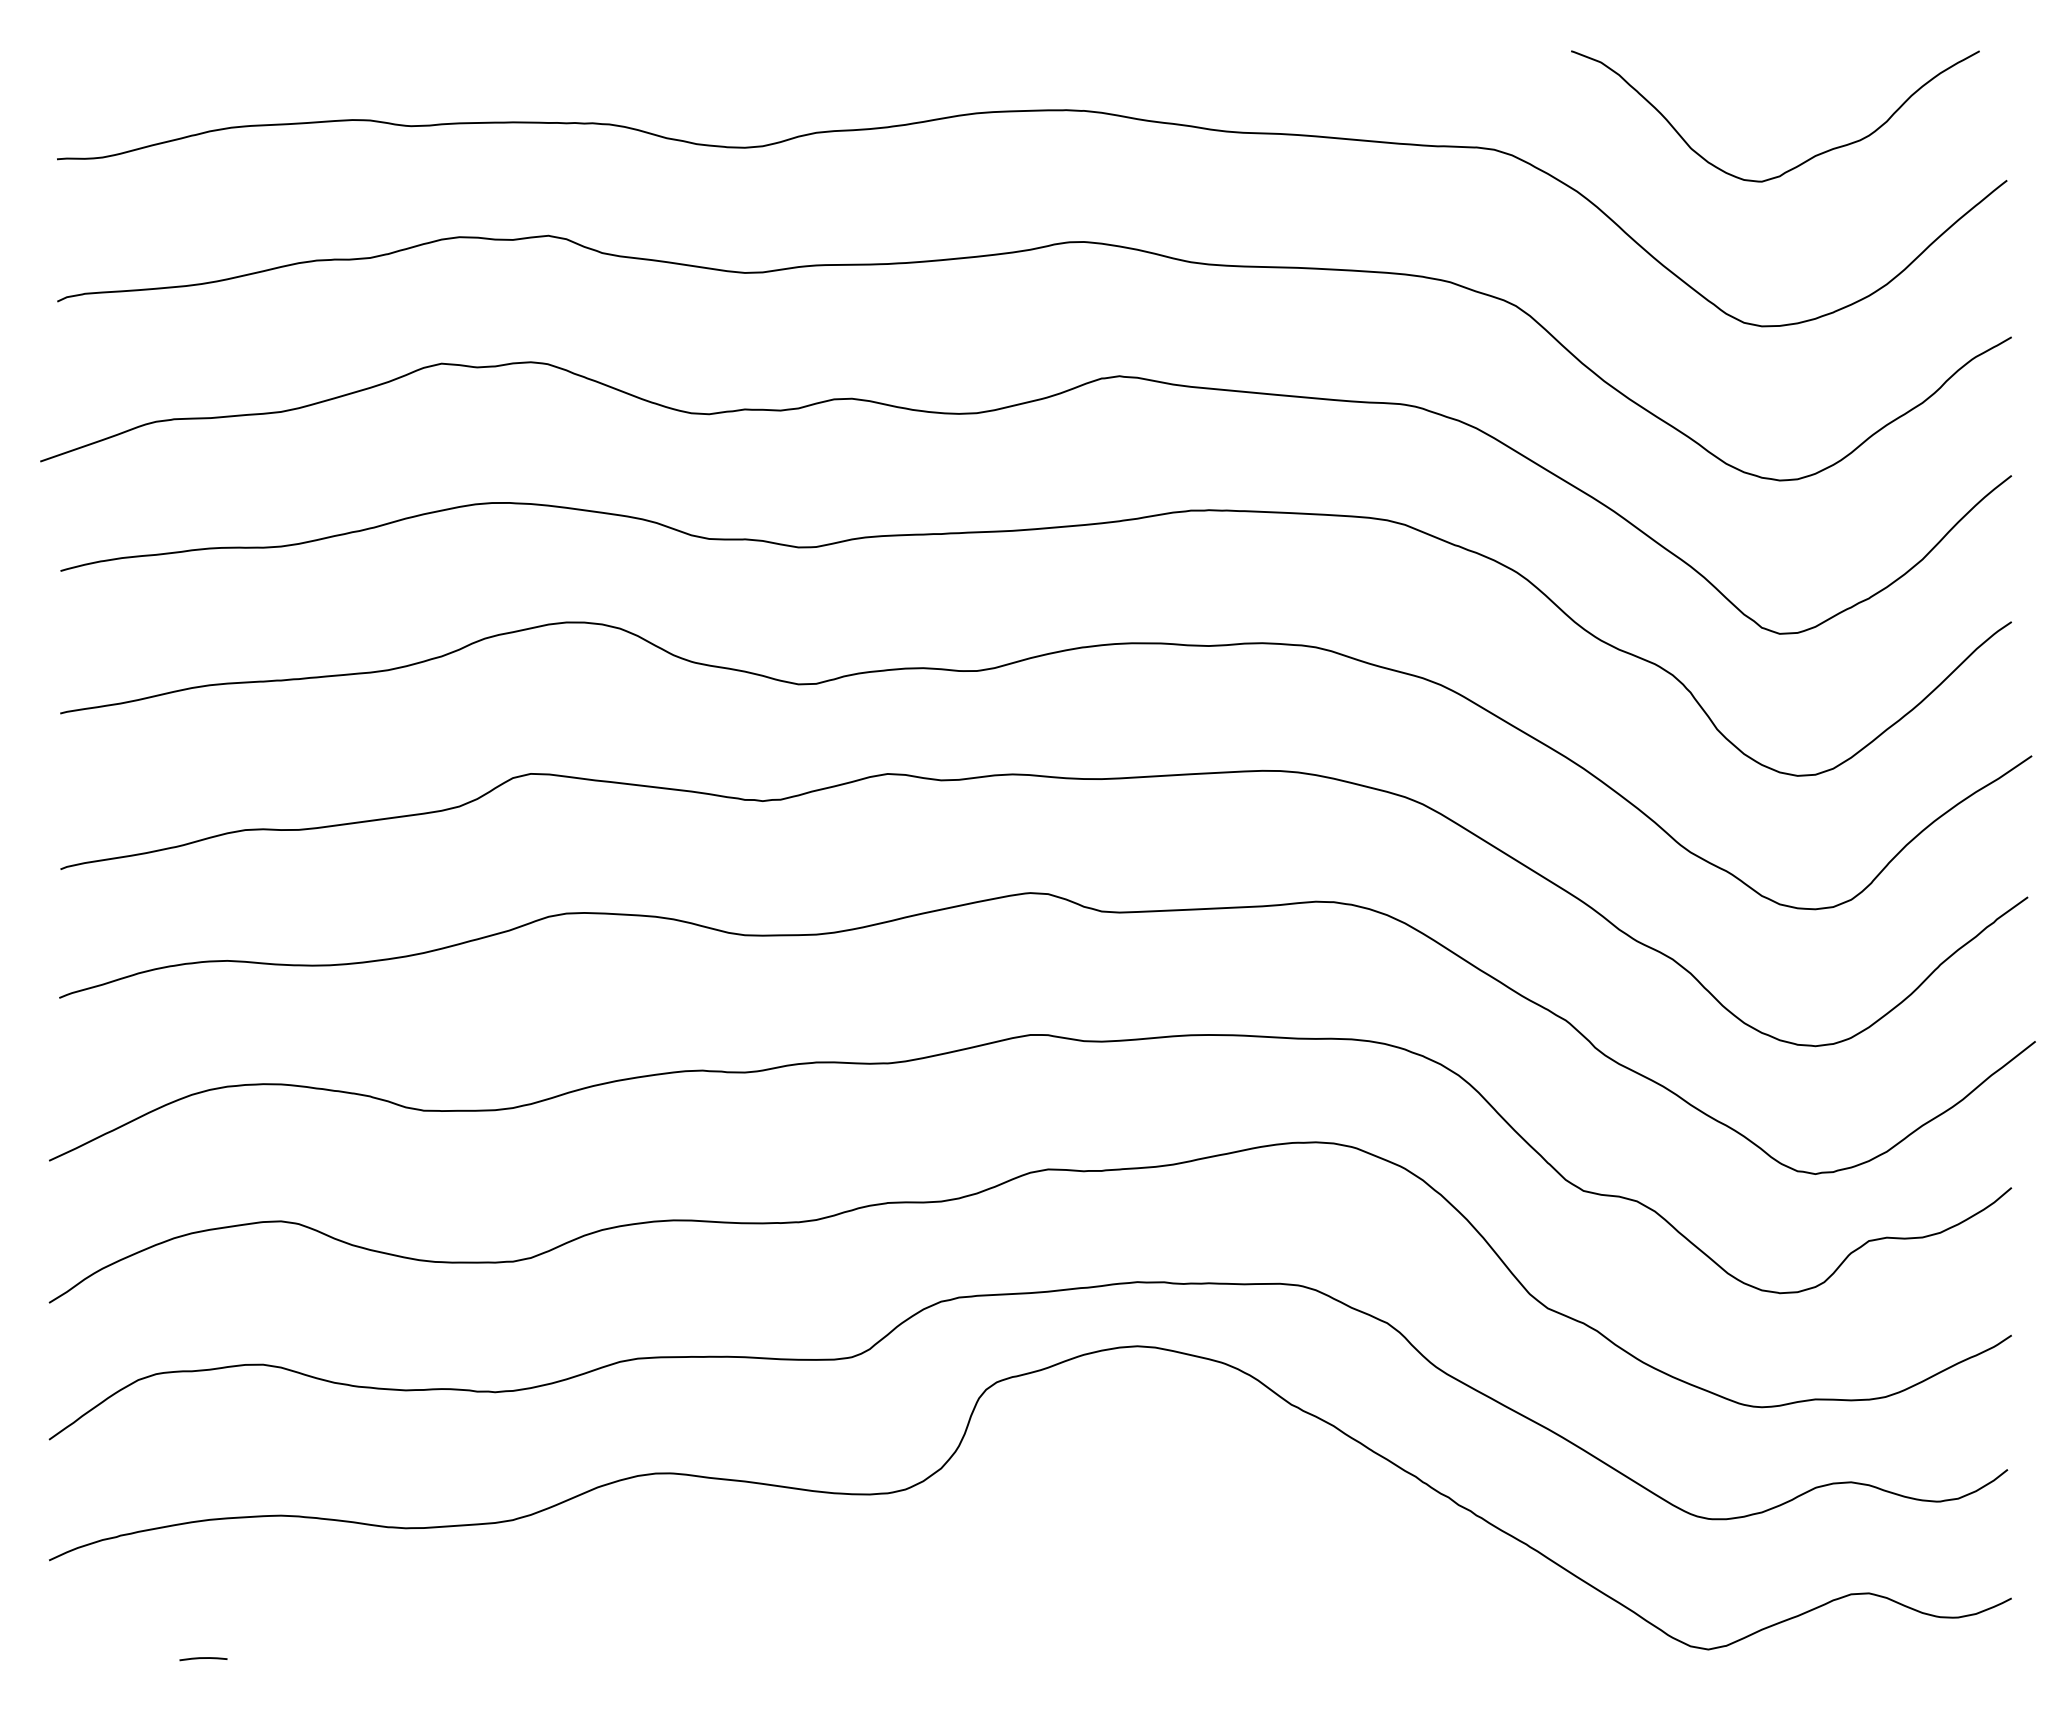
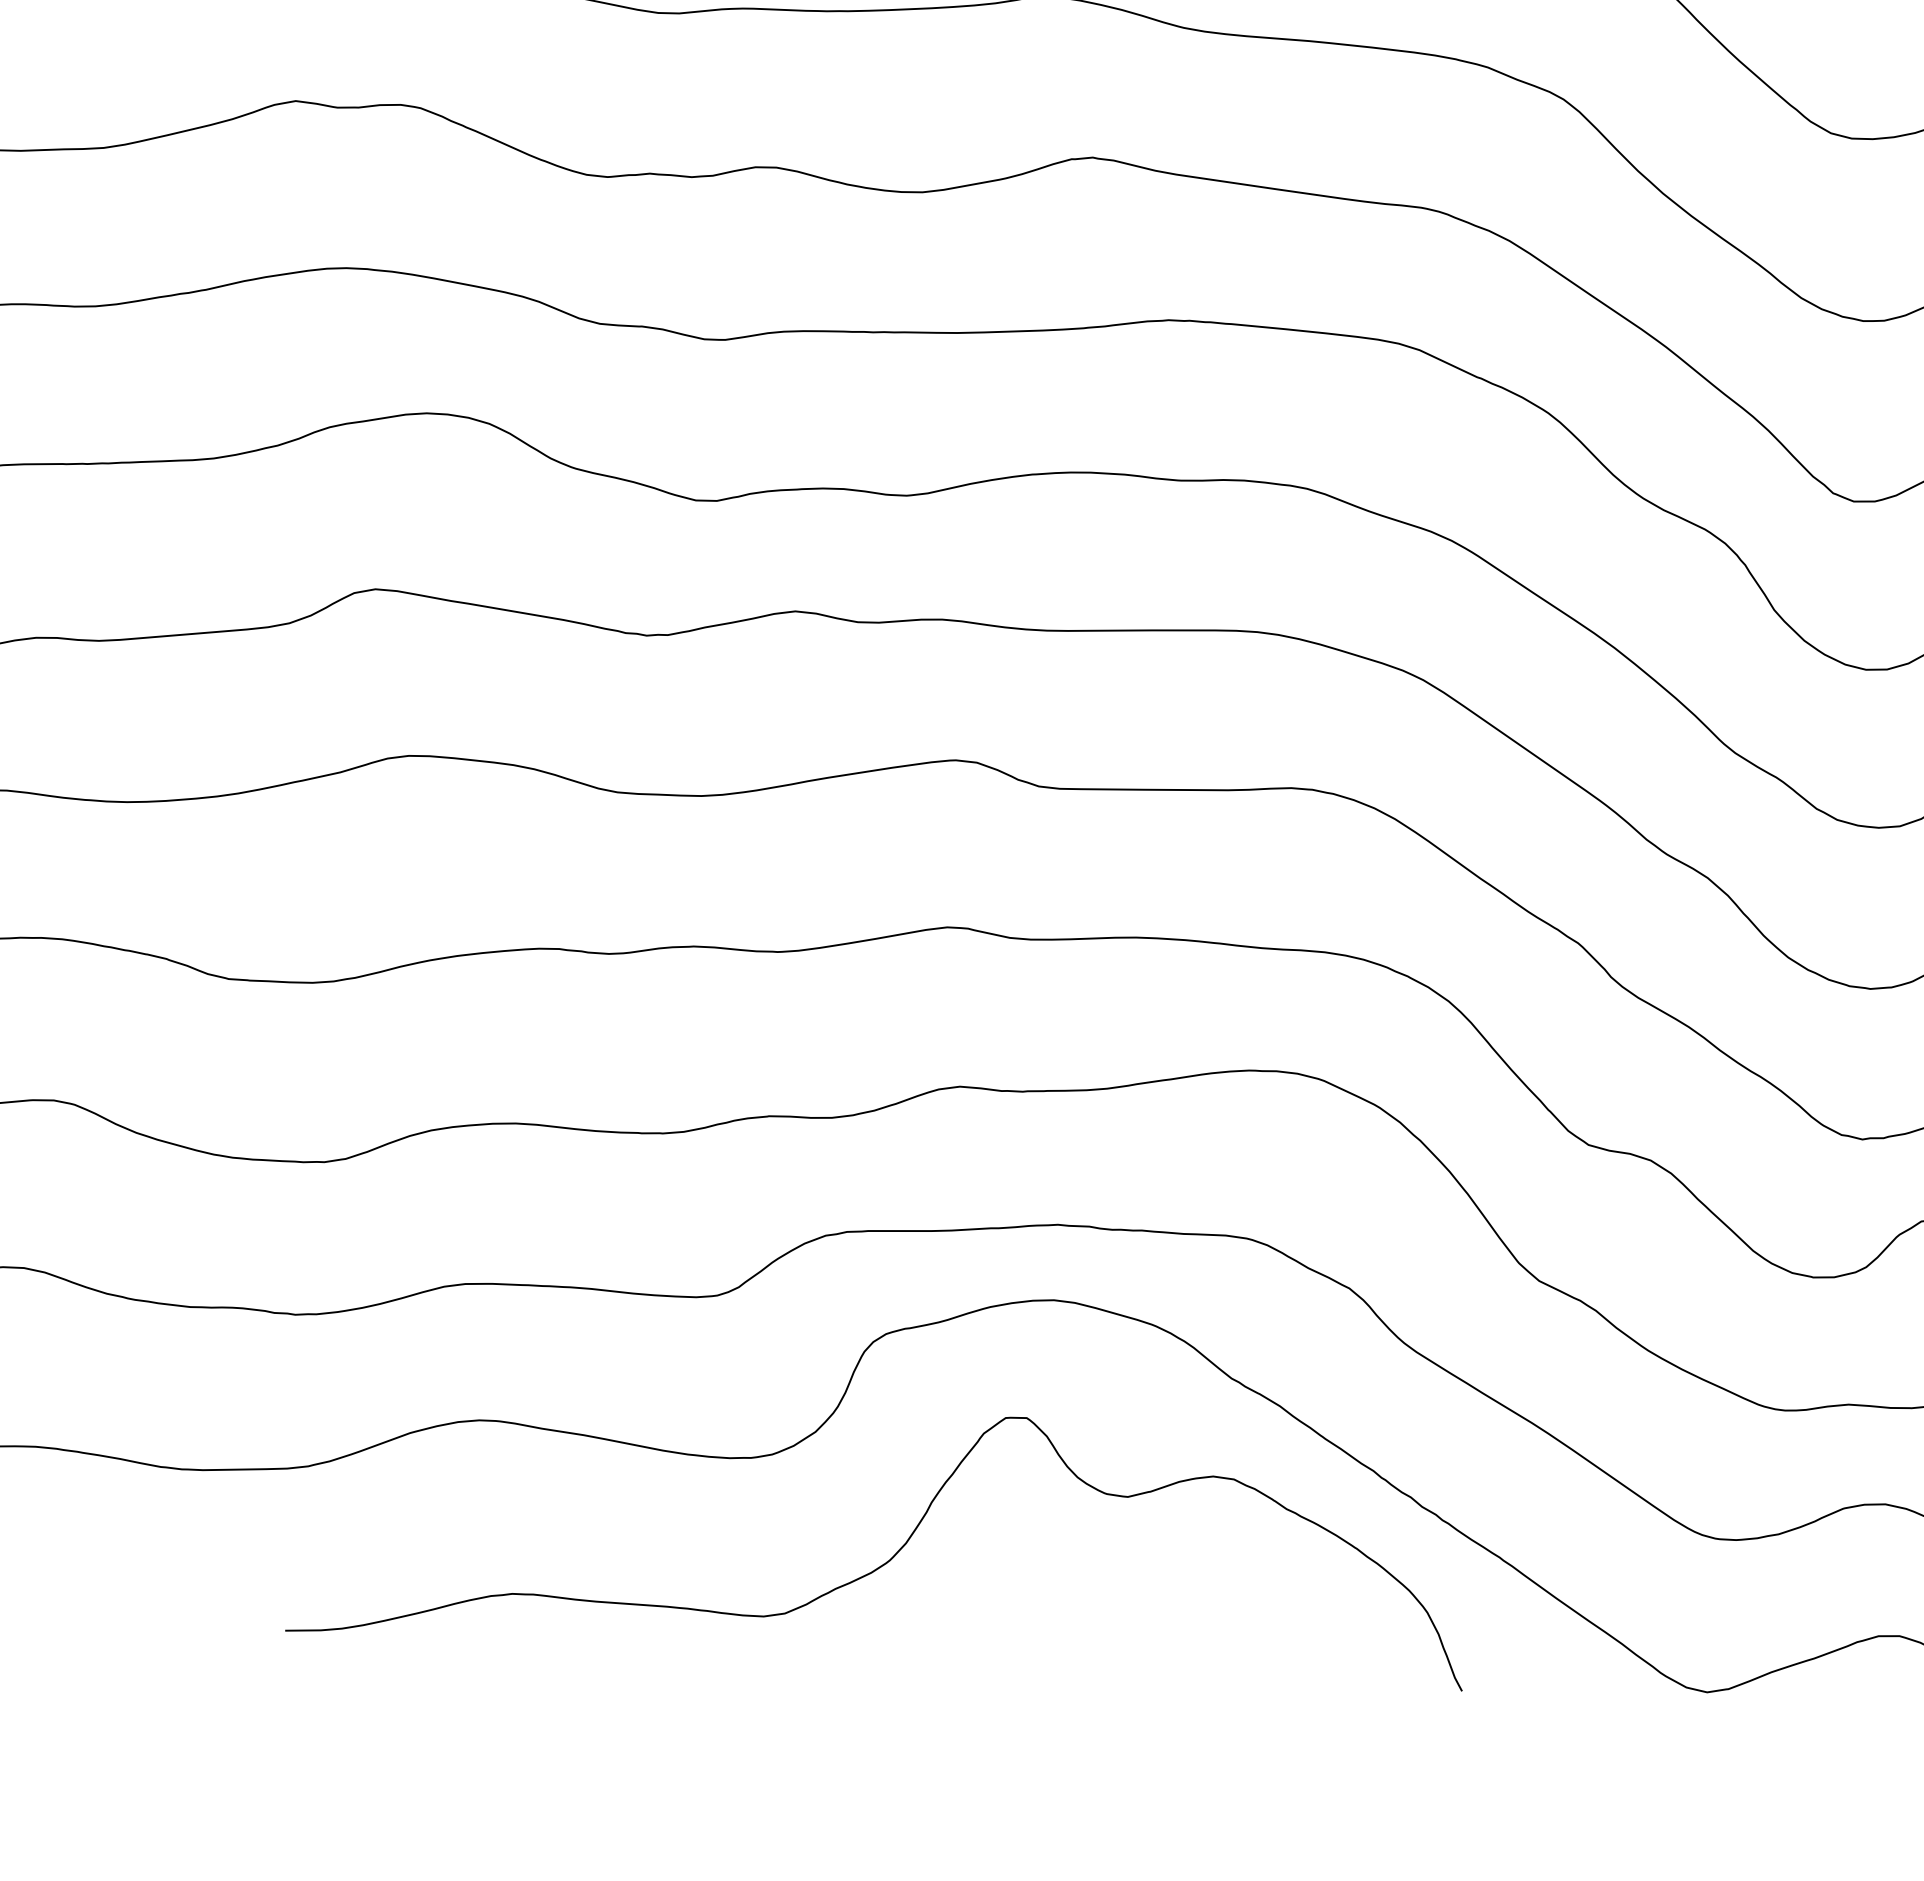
curve: (1016, 1564) -> (898, 1549), added

